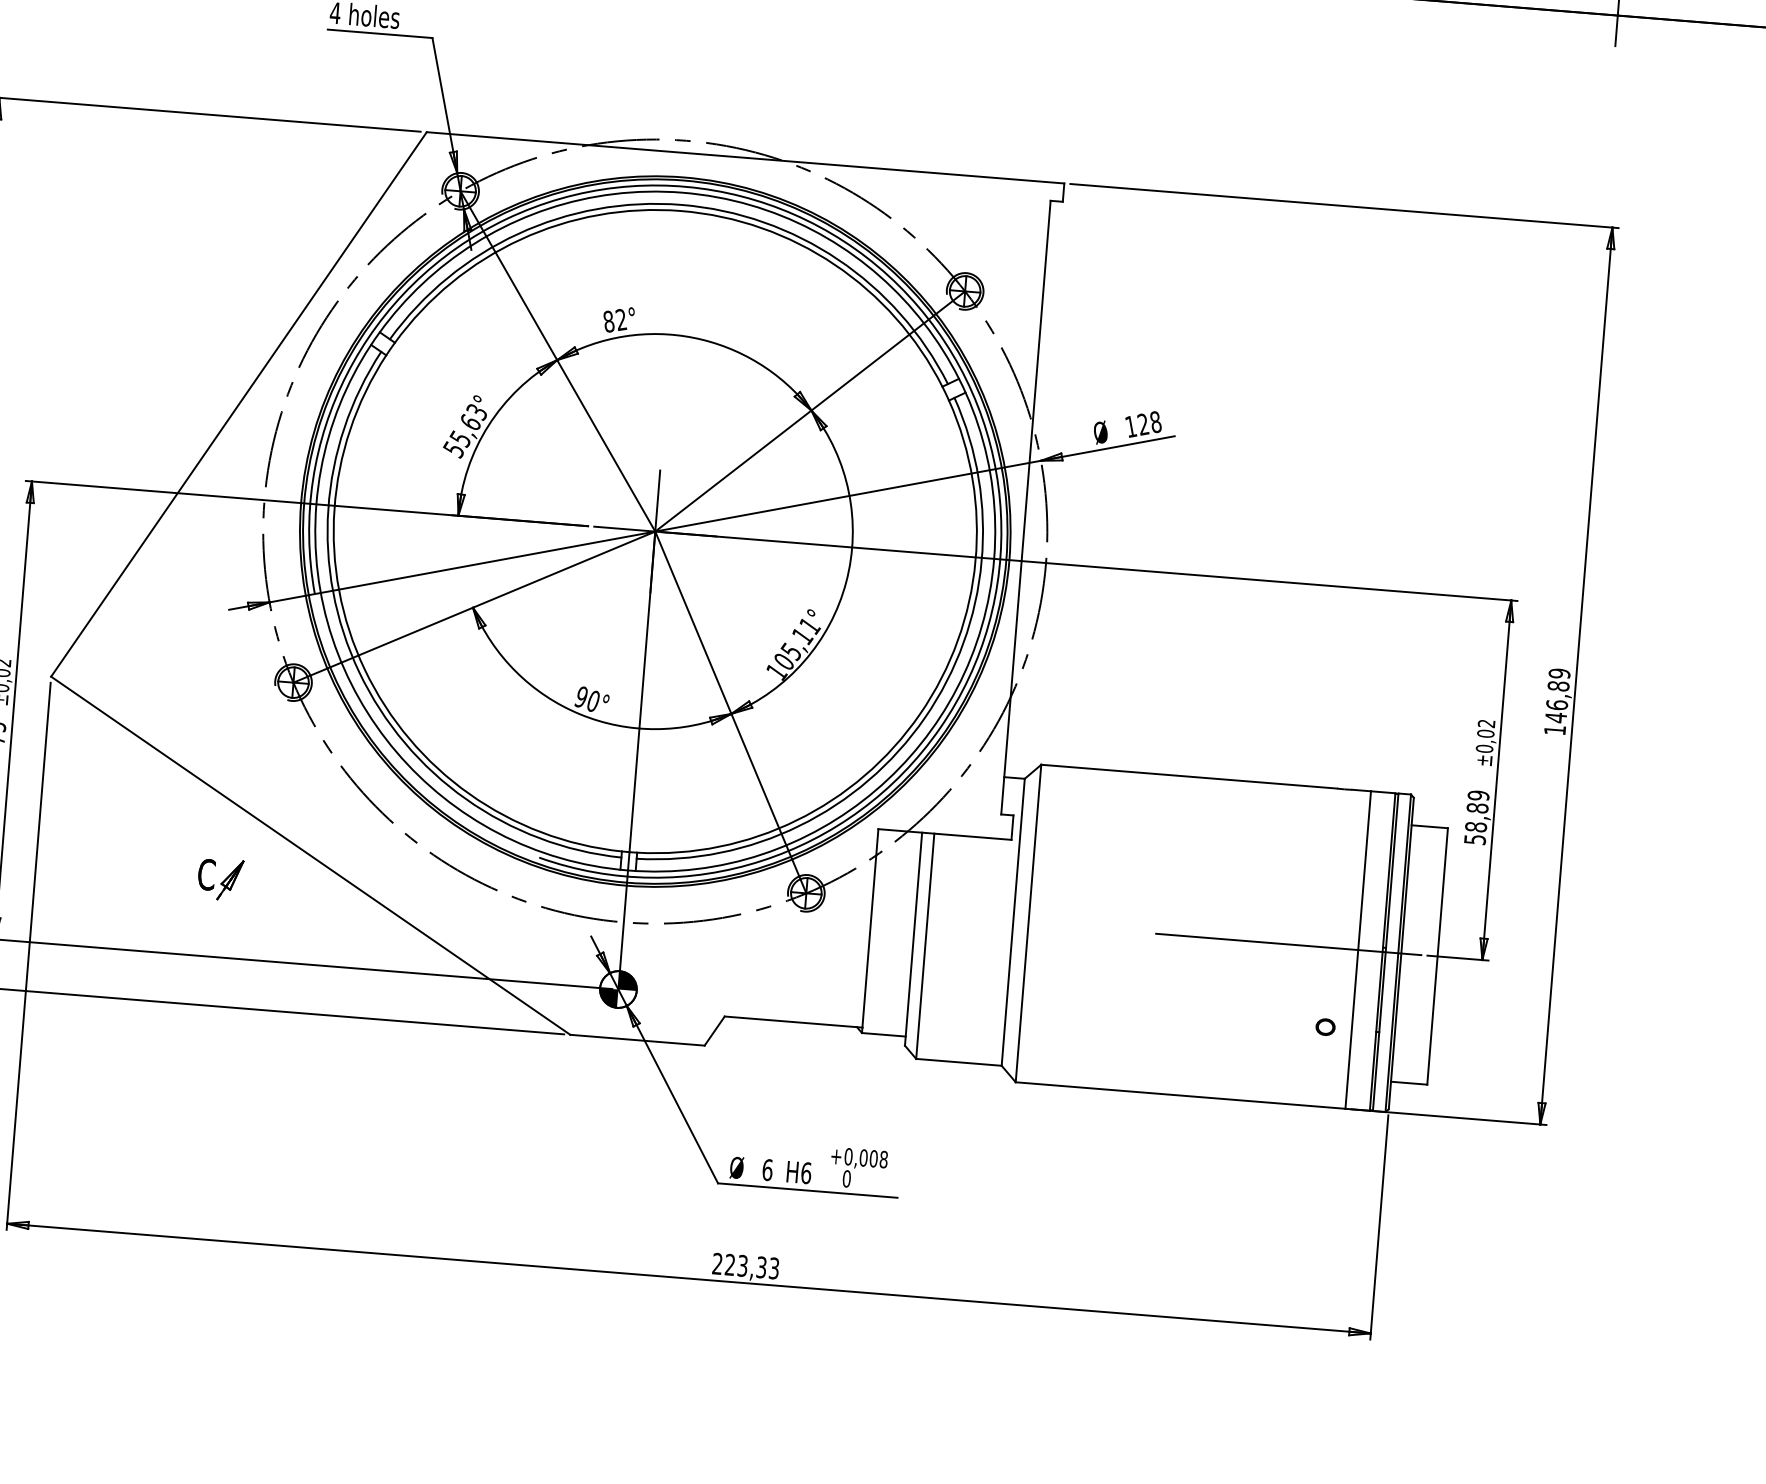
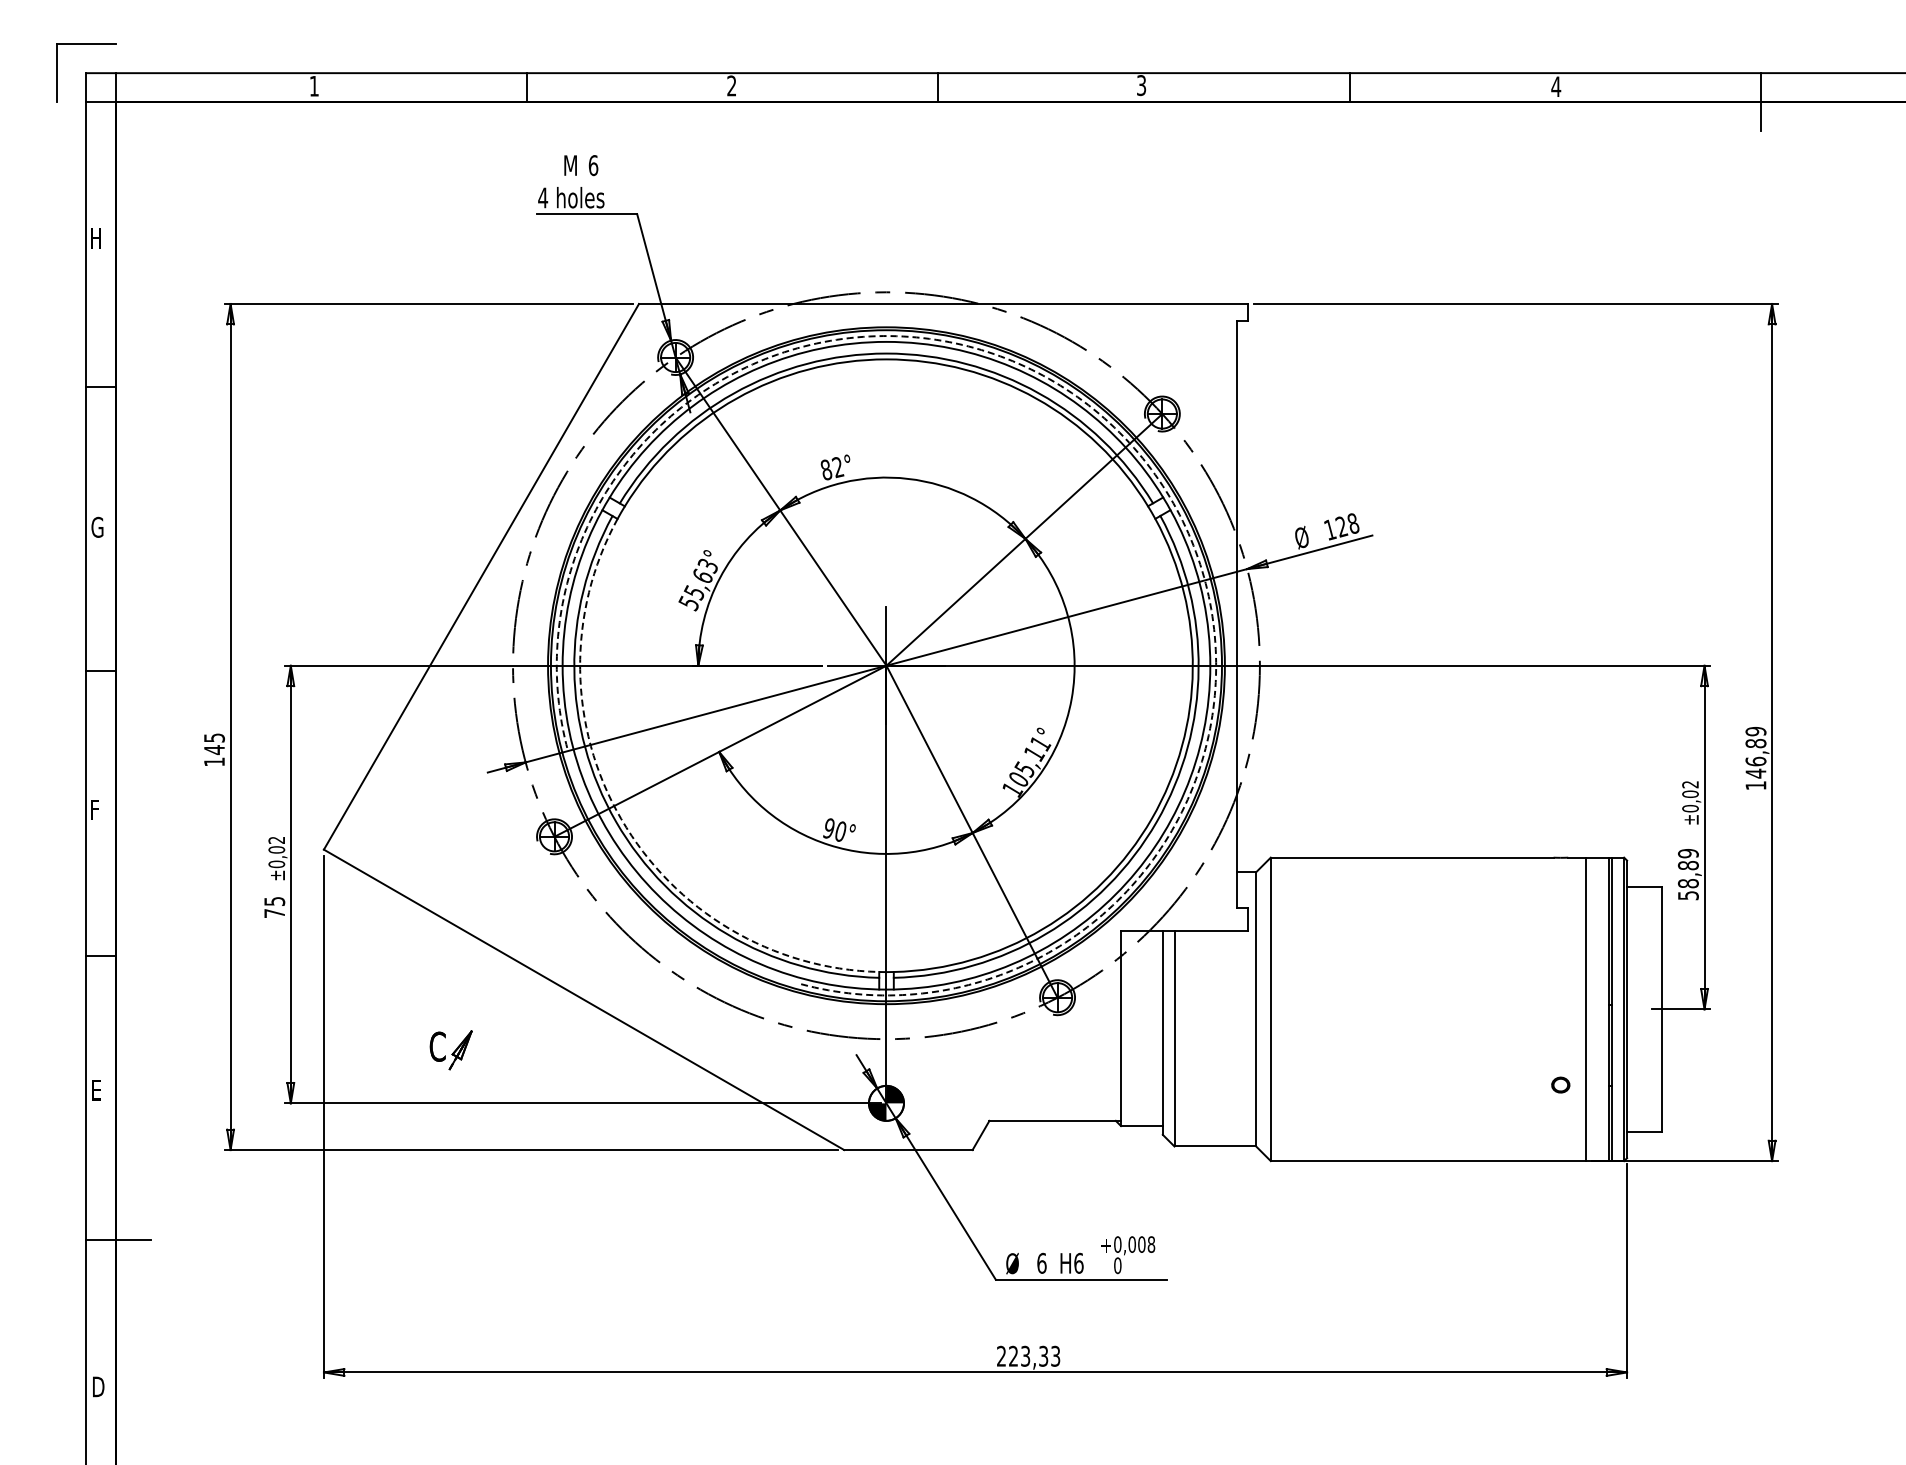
arc: (918, 307) -> (1119, 432), solid -> dashed
arc: (365, 669) -> (621, 818), solid -> dashed
part: (219, 879) -> (450, 1050), moved
line: (1288, 944) -> (1519, 1009), removed

